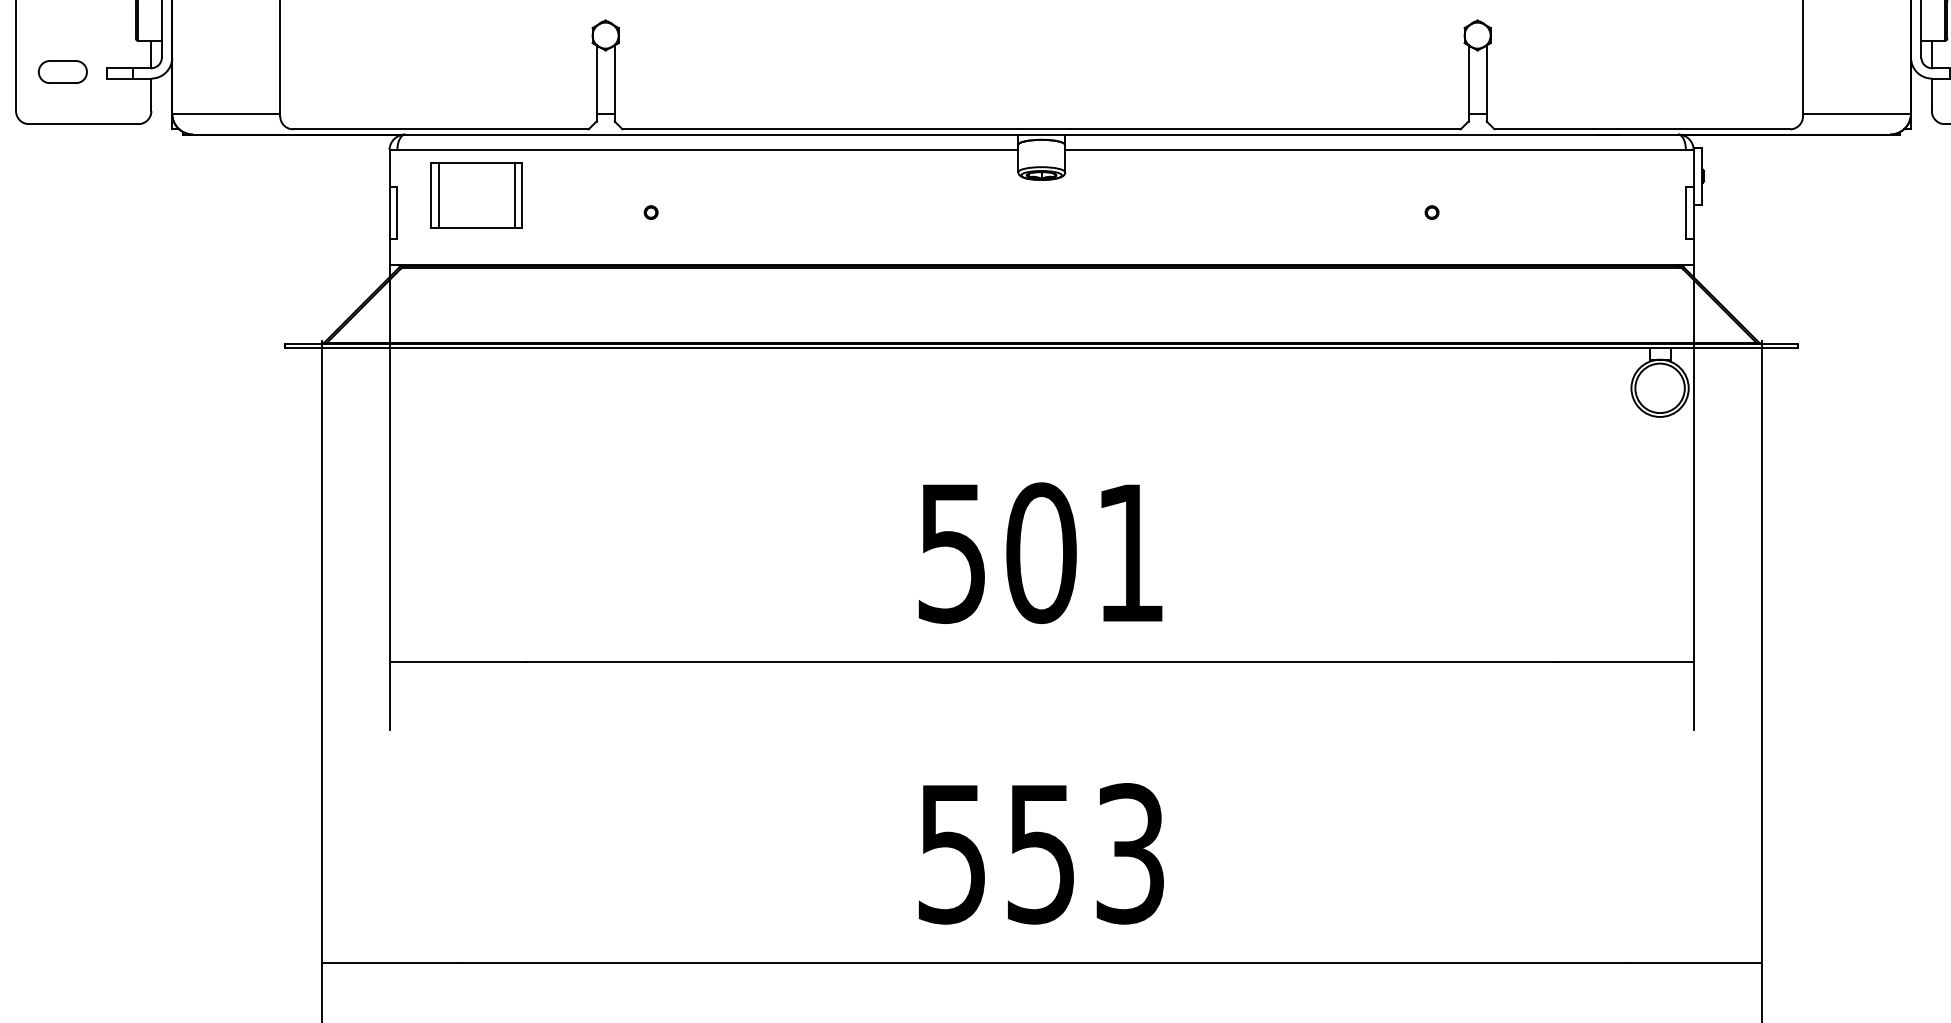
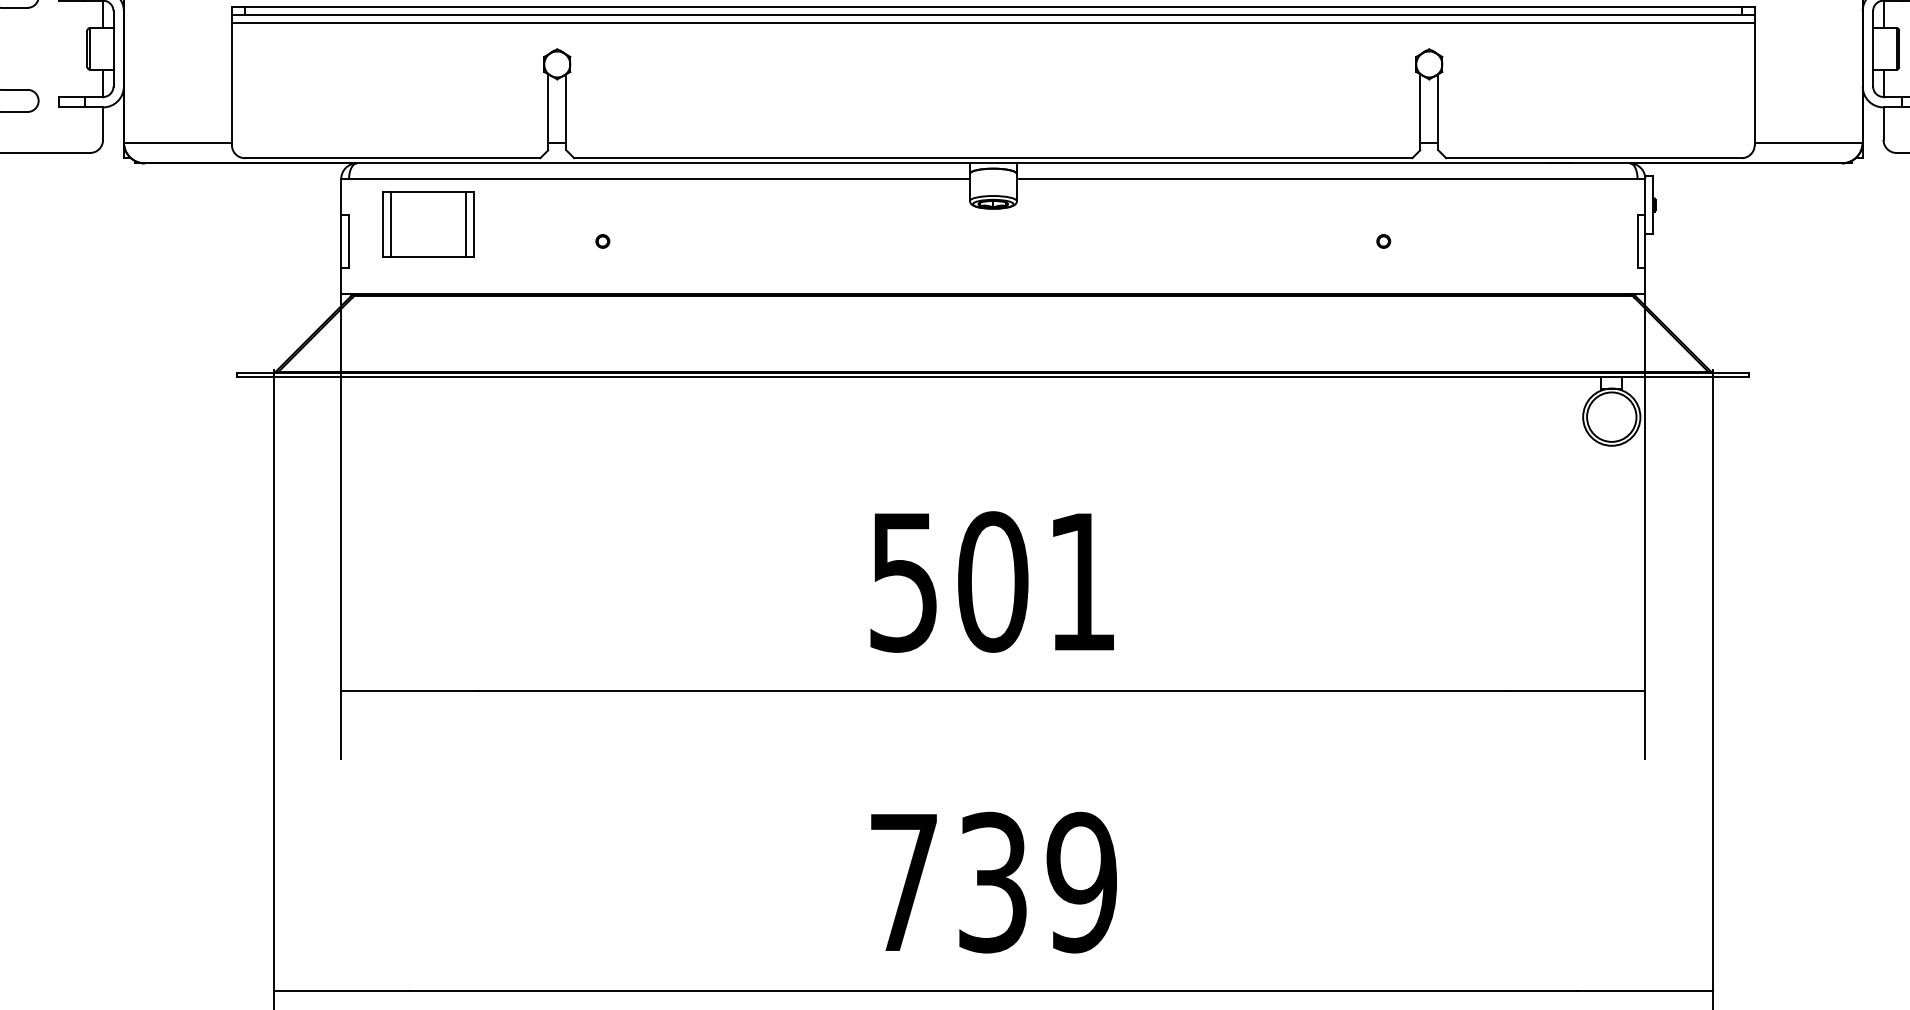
text: (1041, 853) -> (993, 882), 553 -> 739

